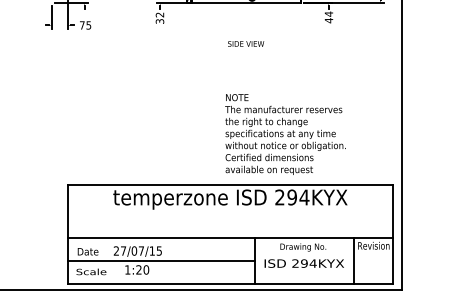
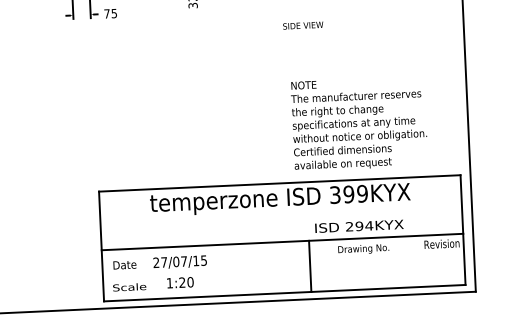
text: (246, 43) -> (303, 25), moved
text: (285, 134) -> (359, 123), moved
text: (292, 197) -> (349, 194), 294KYX -> 399KYX
line: (160, 260) -> (205, 271), removed
line: (353, 260) -> (420, 261), removed
text: (303, 263) -> (358, 226), moved

